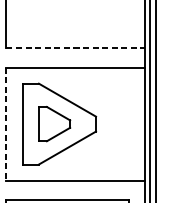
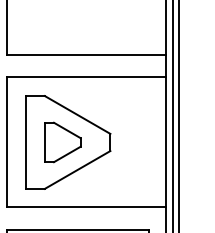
line: (76, 48) -> (87, 55), dashed -> solid
line: (6, 124) -> (7, 142), dashed -> solid

